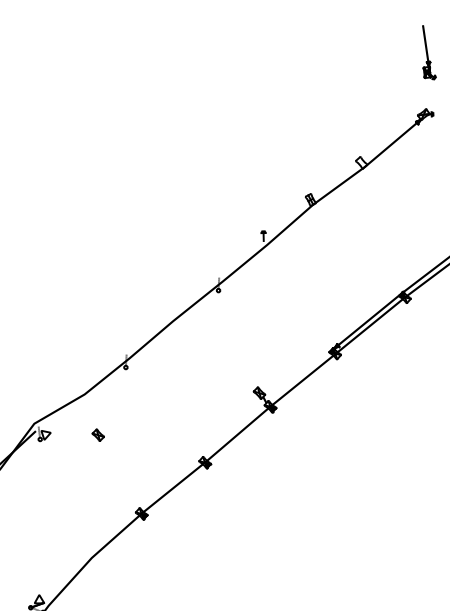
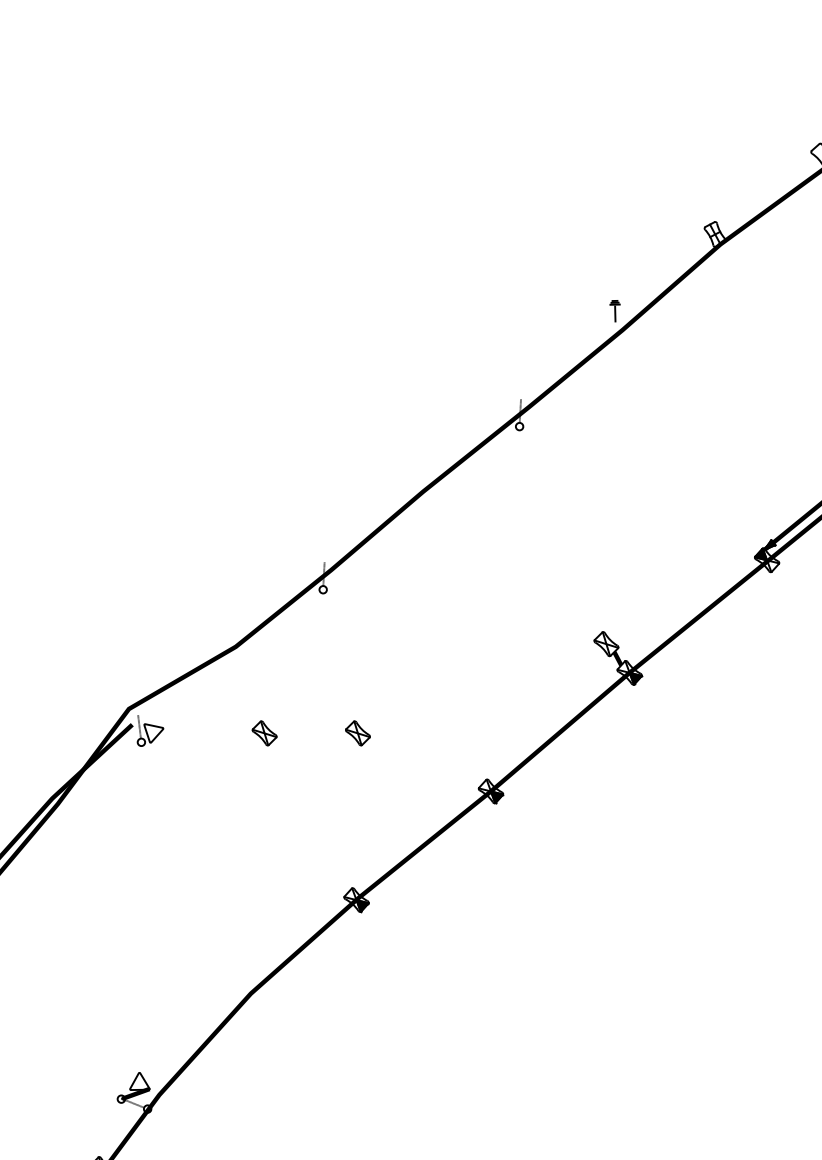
part: (141, 434) -> (356, 731), added

